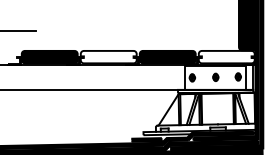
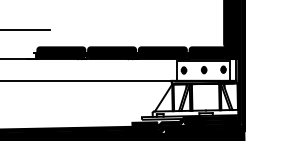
fill: (109, 56) -> (112, 52), added
fill: (226, 56) -> (213, 52), added

